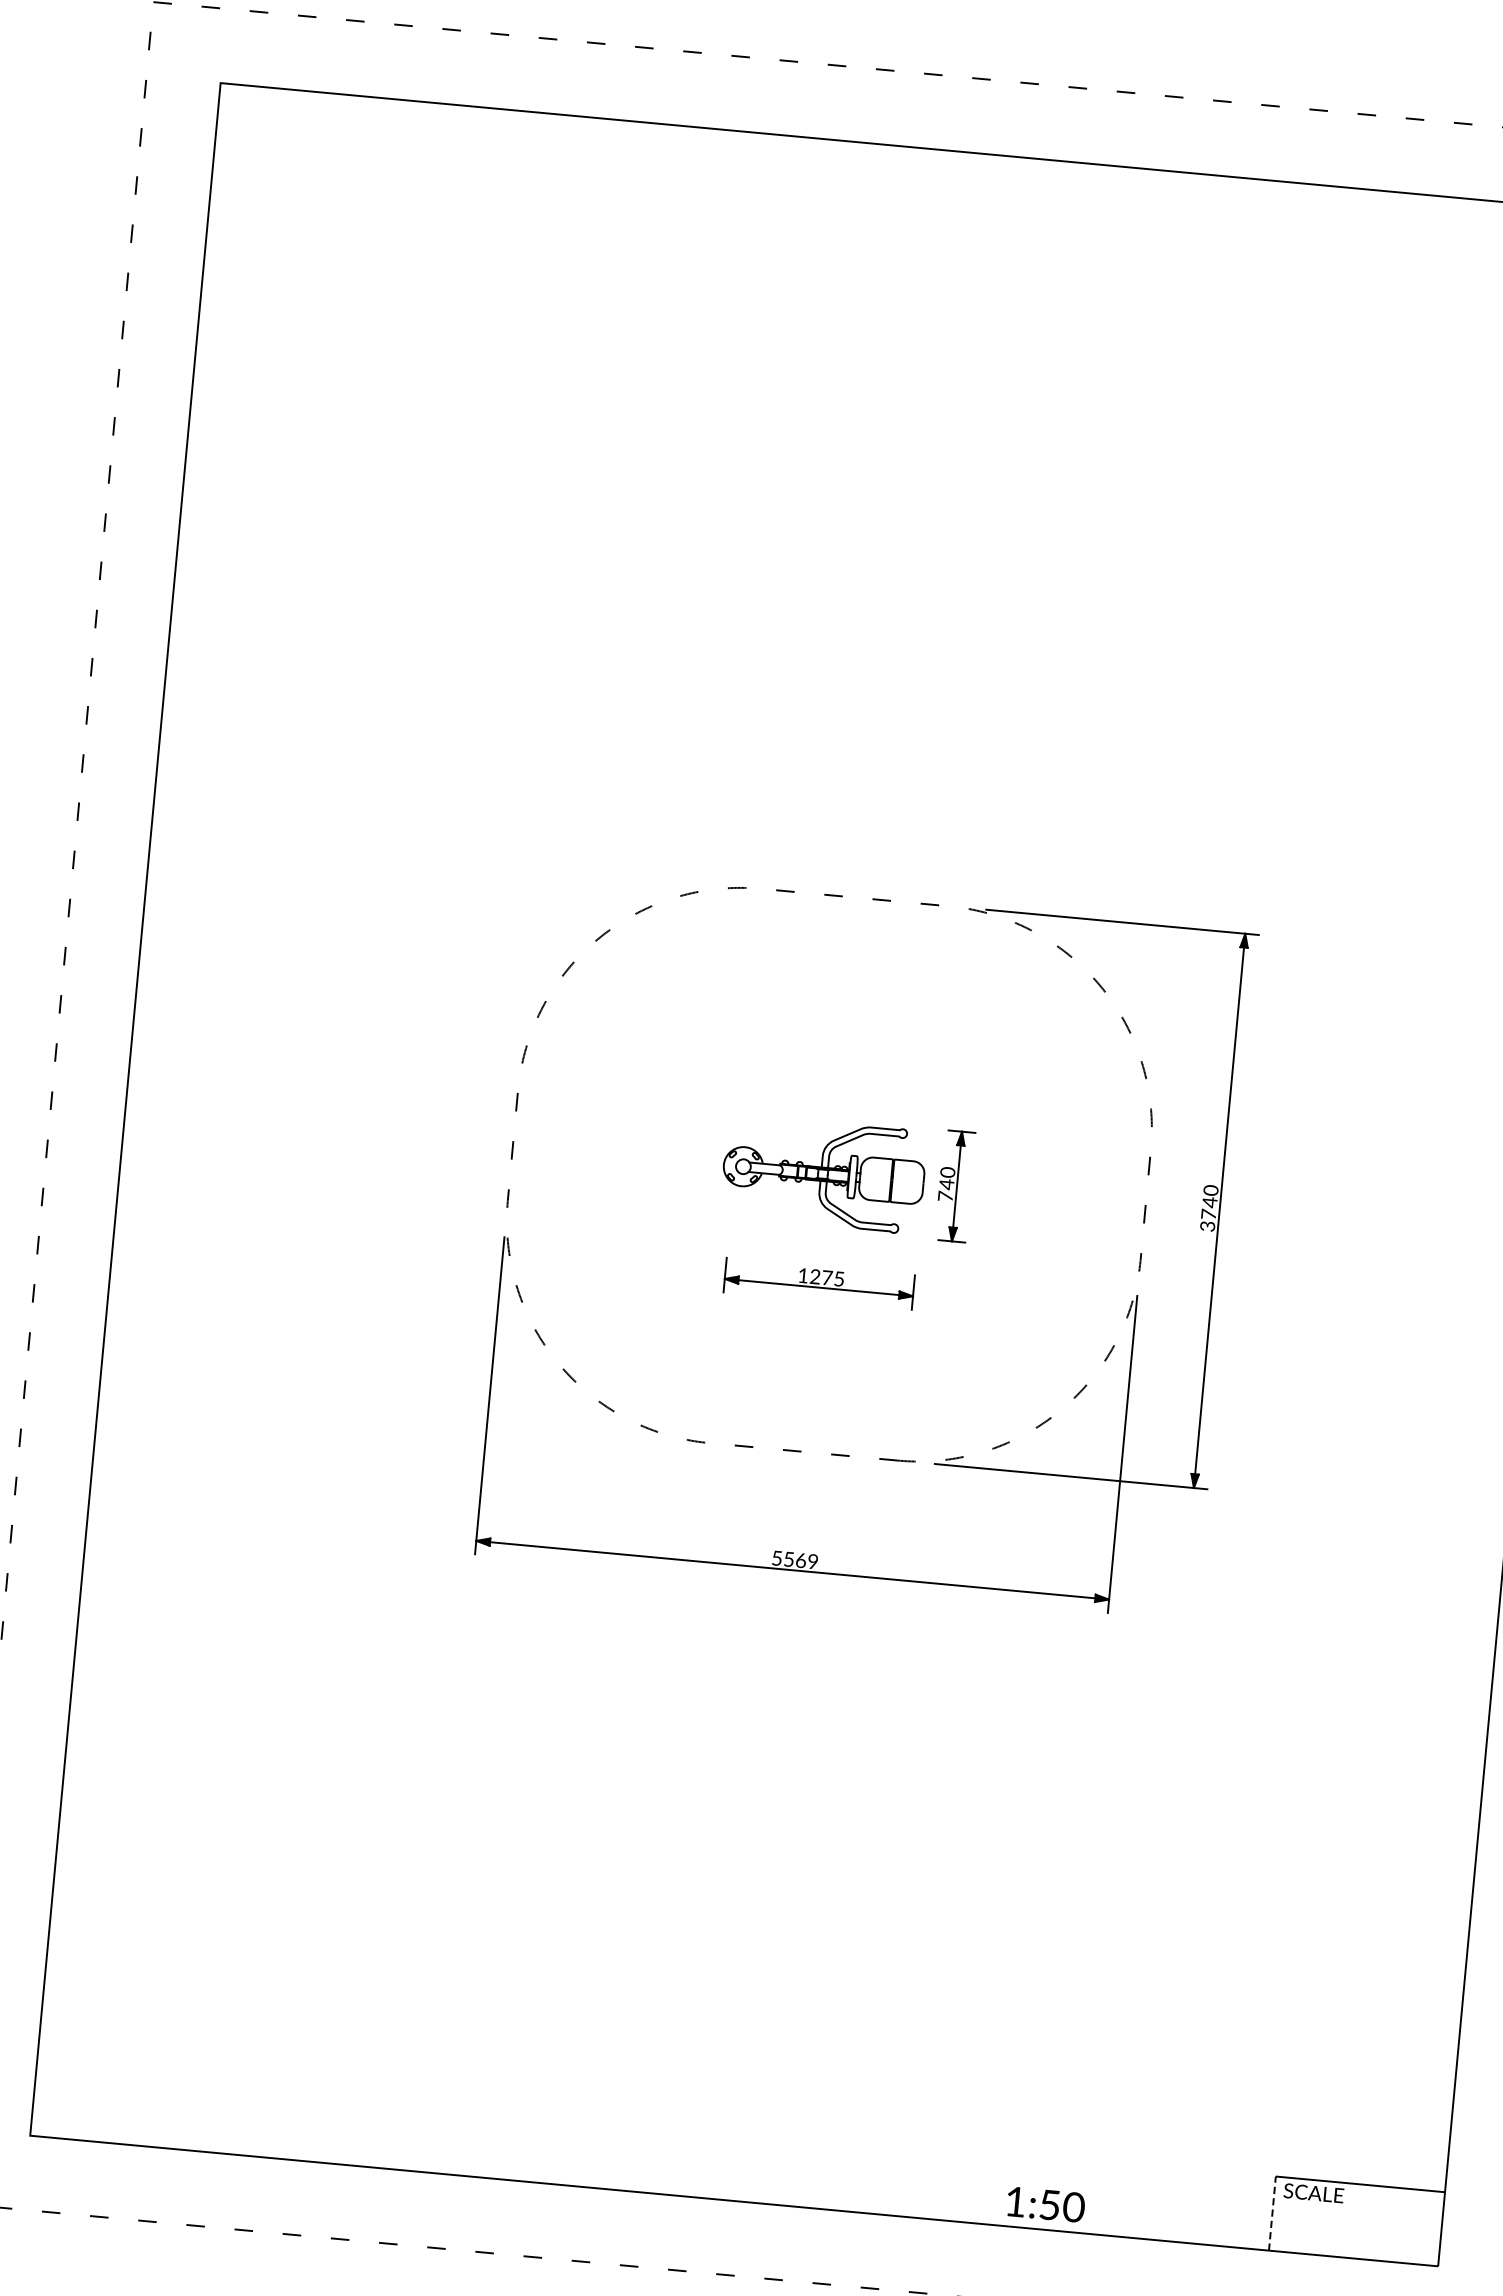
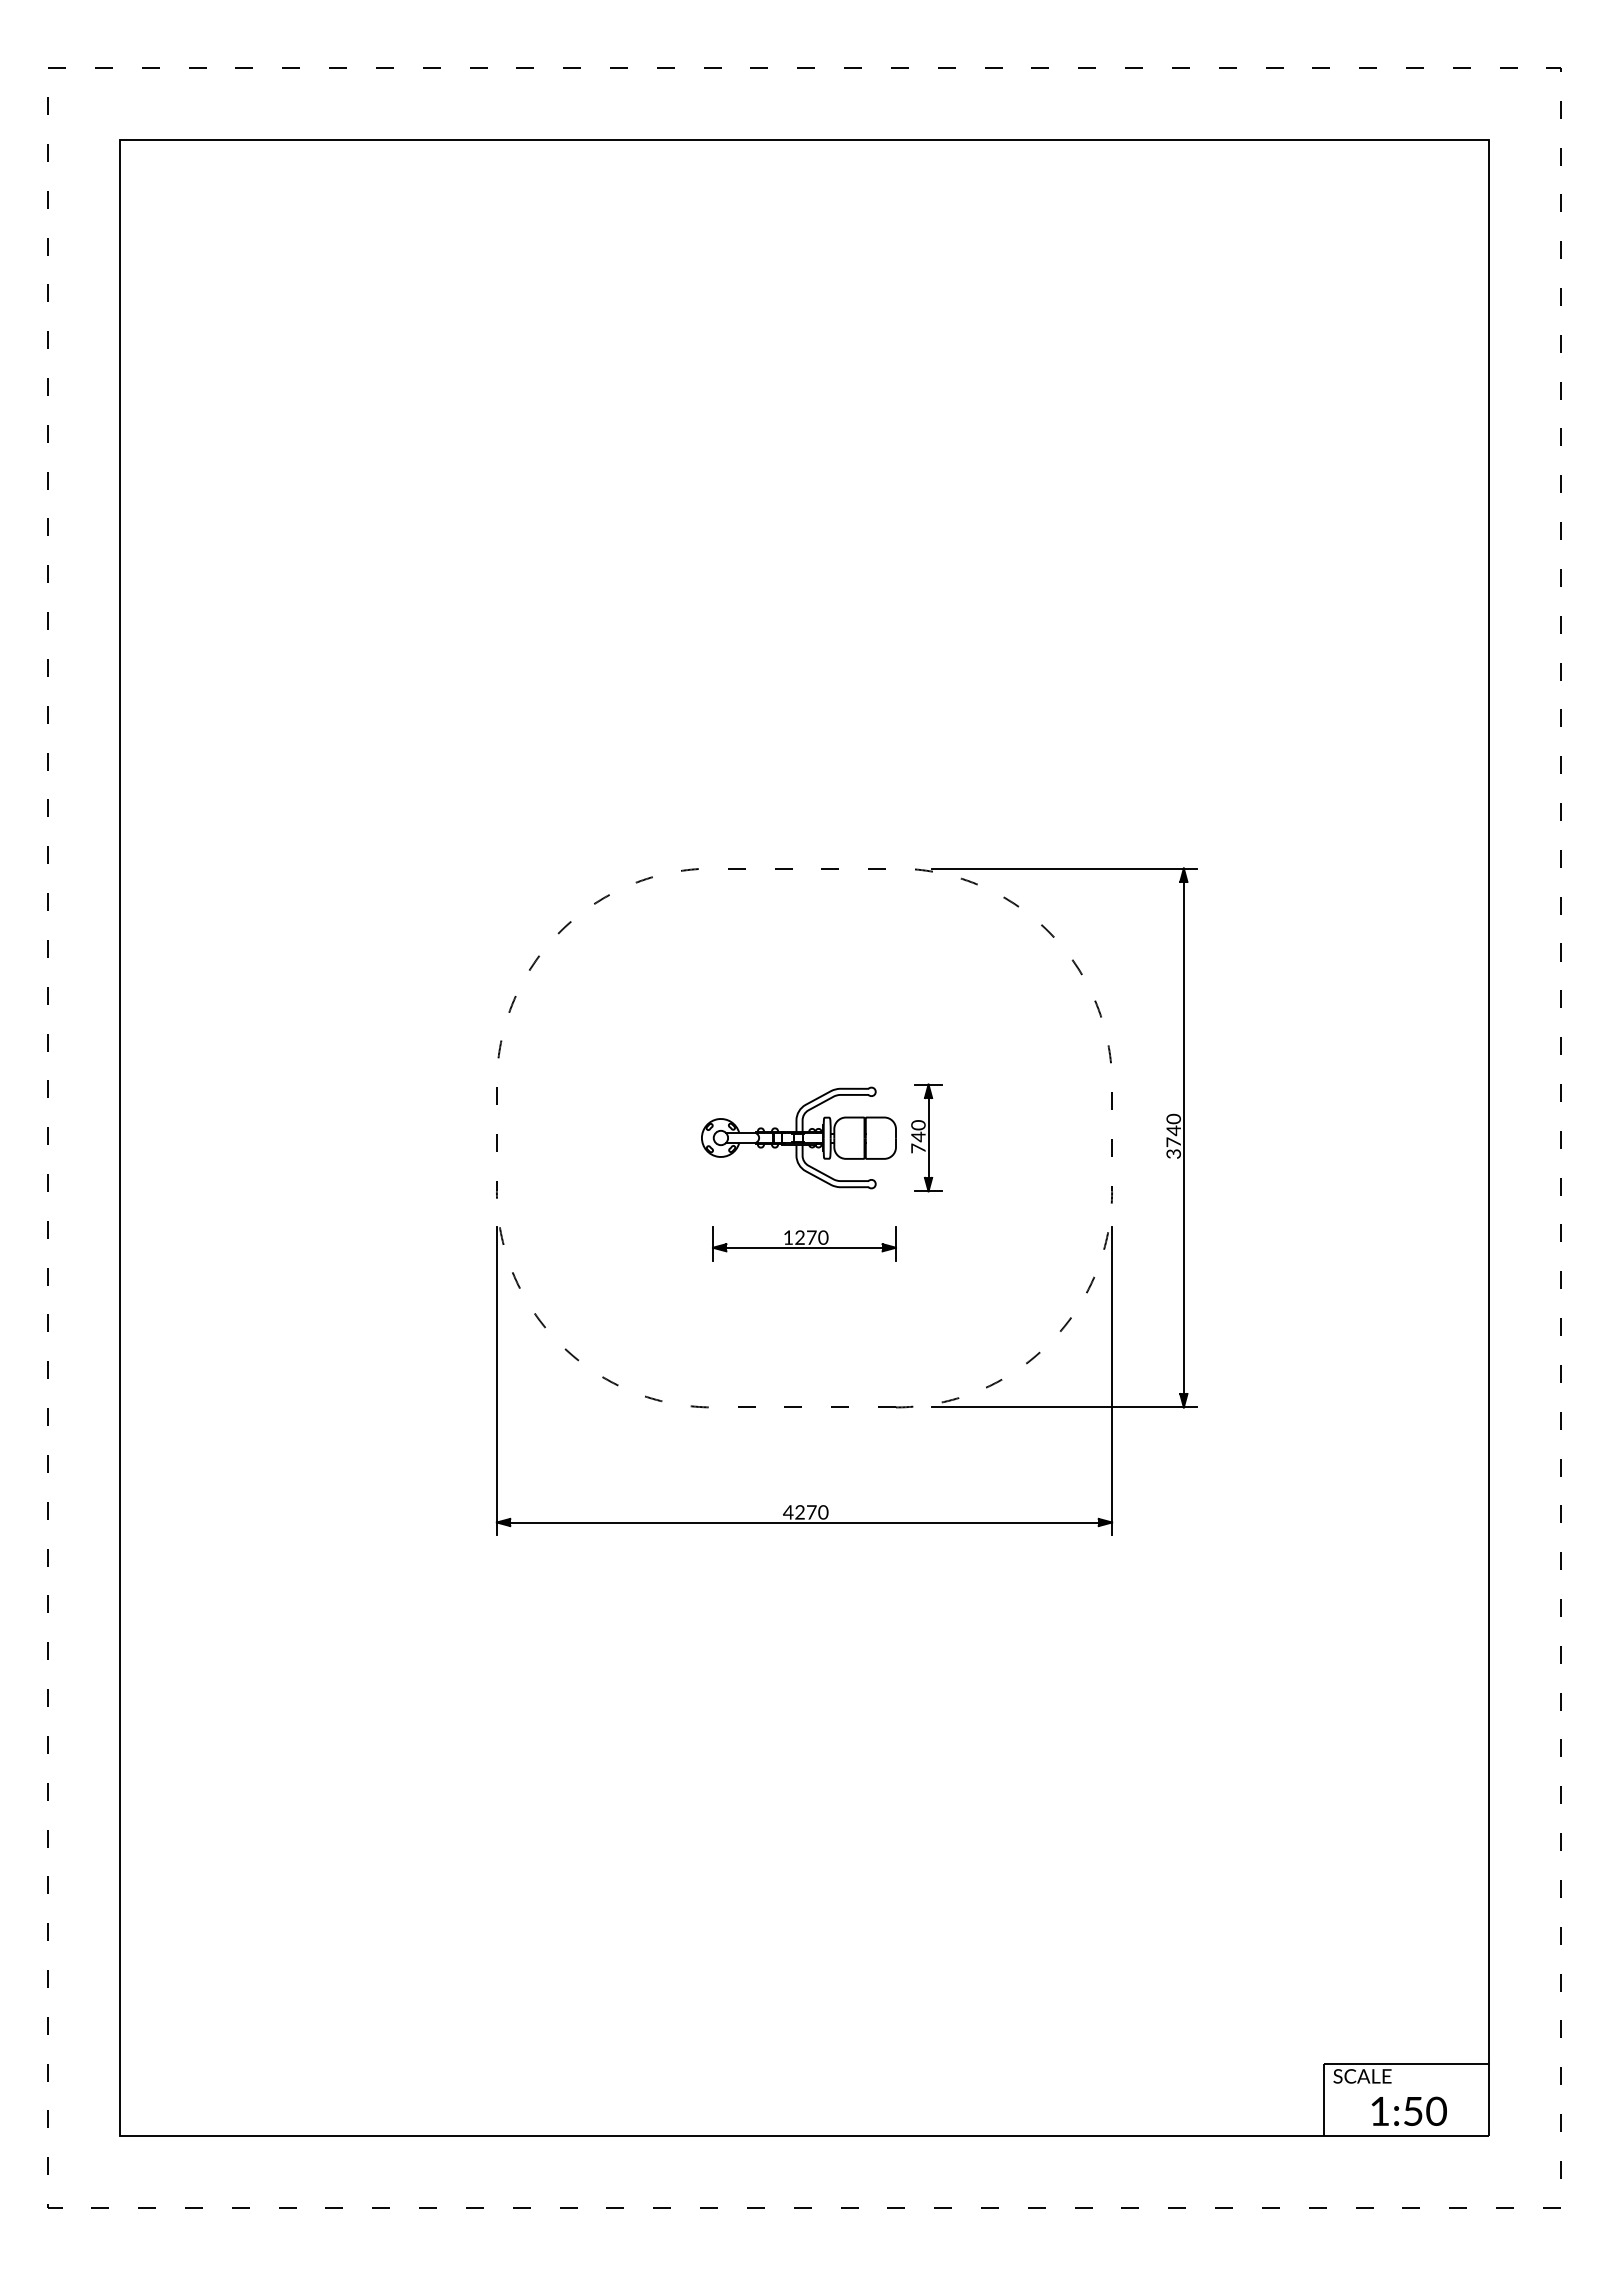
text: (839, 1278) -> (823, 1237), 1275 -> 1270
text: (794, 1560) -> (805, 1512), 5569 -> 4270
text: (1045, 2203) -> (1408, 2110), moved
line: (1272, 2213) -> (1324, 2099), dashed -> solid

